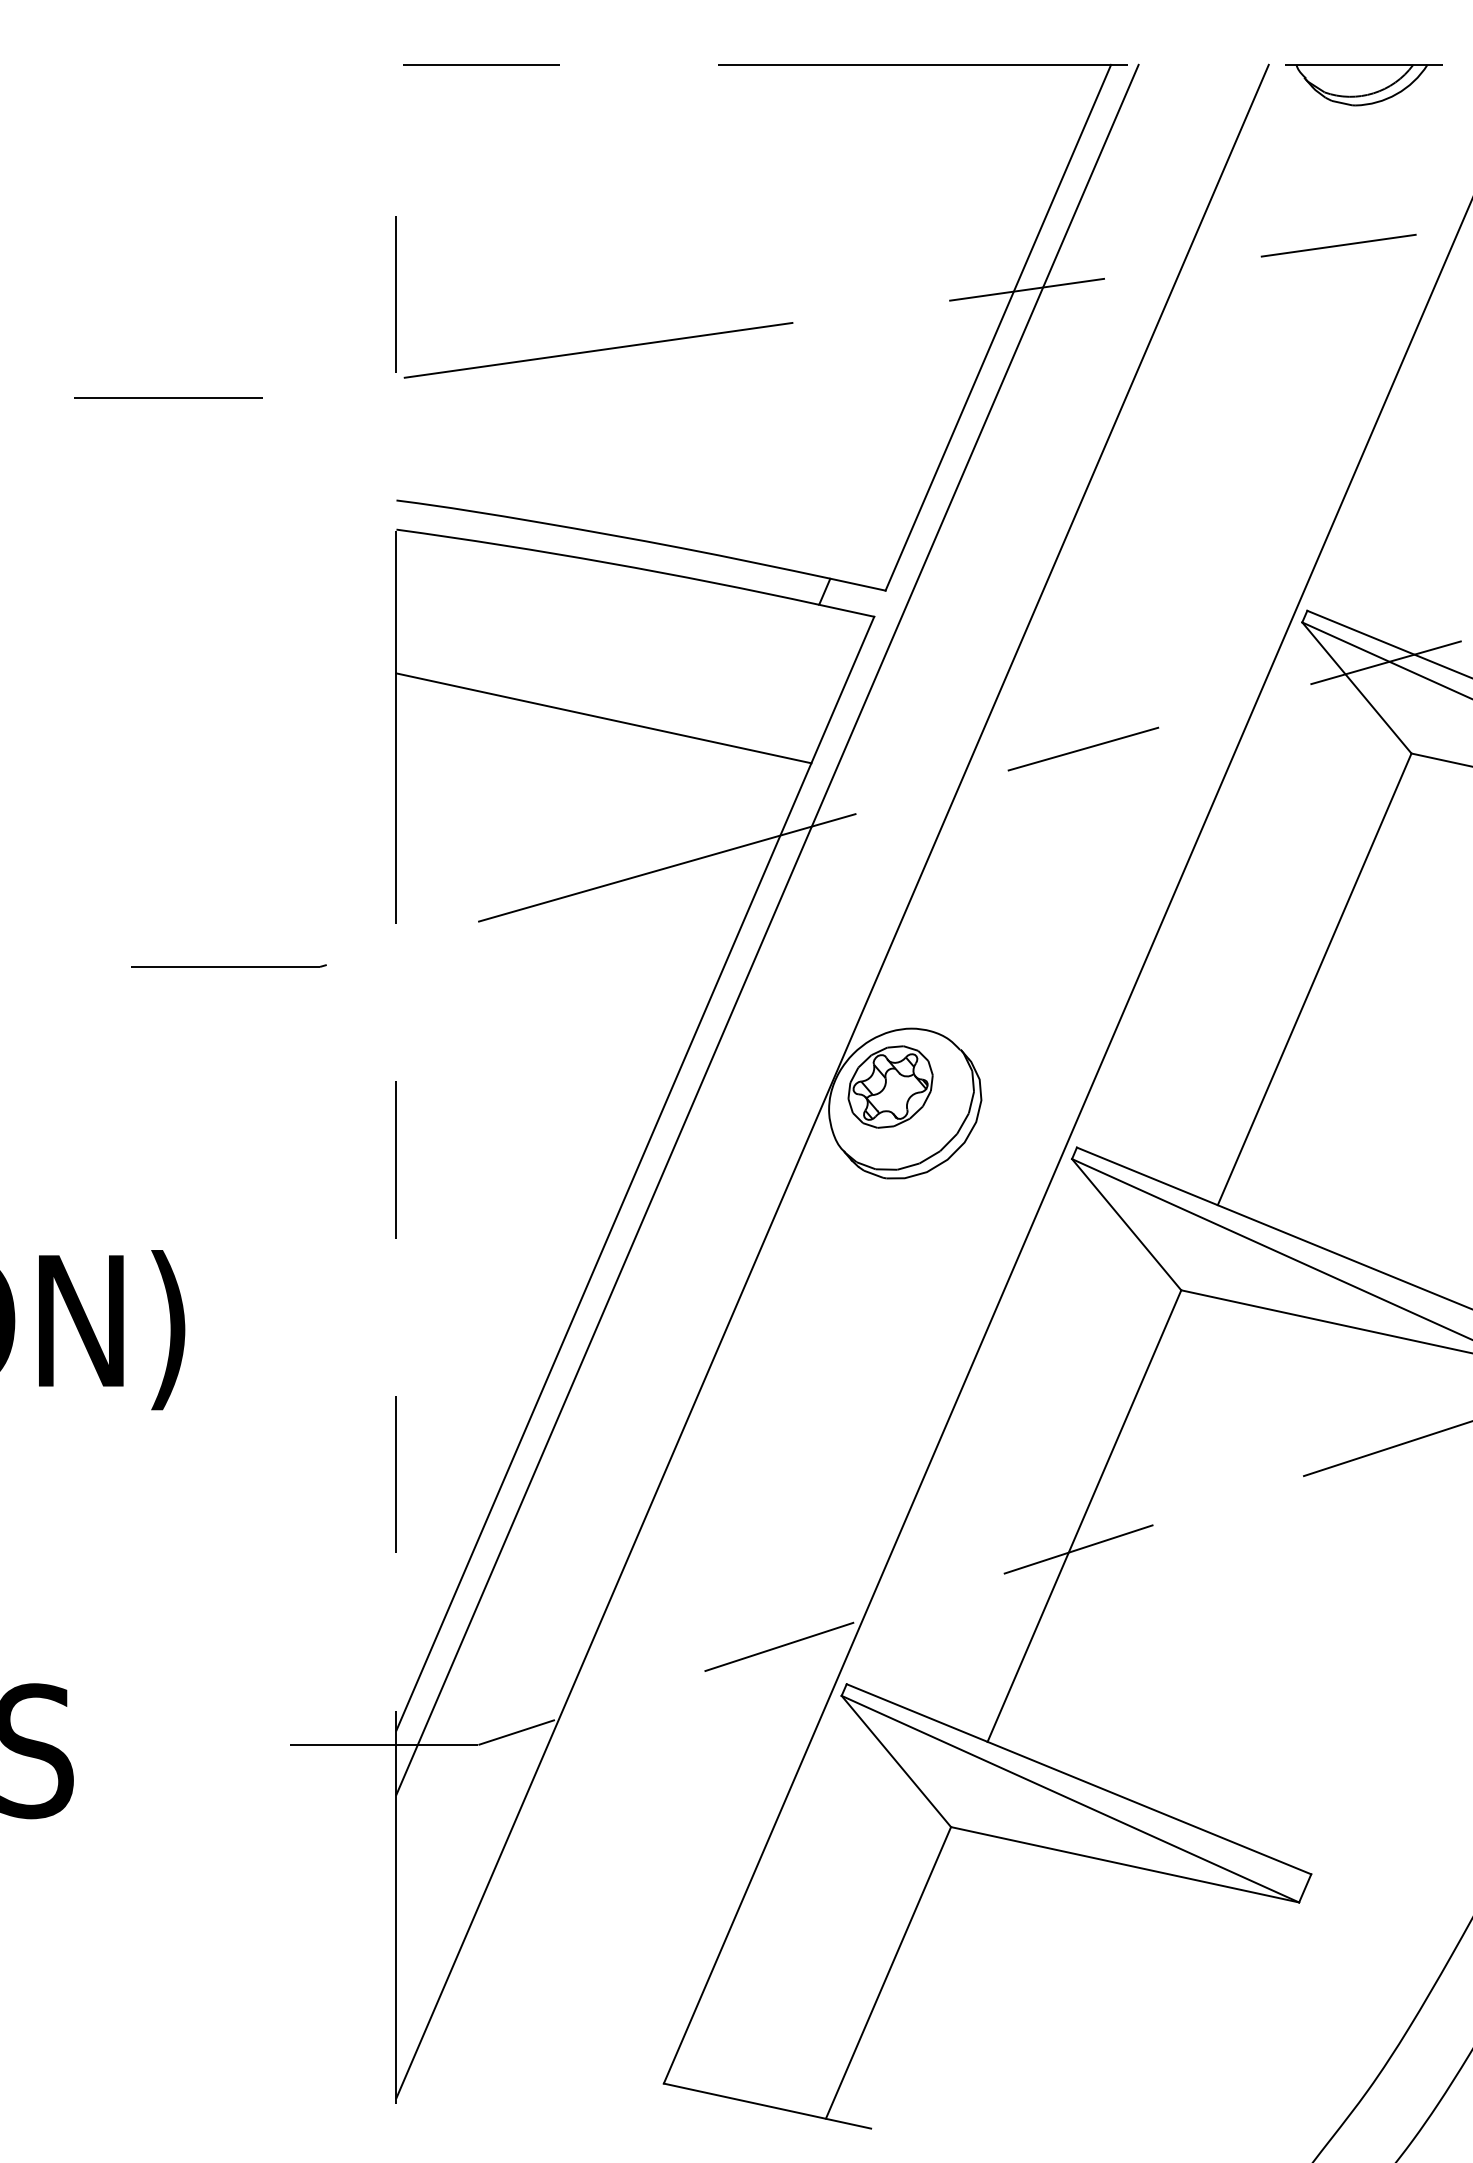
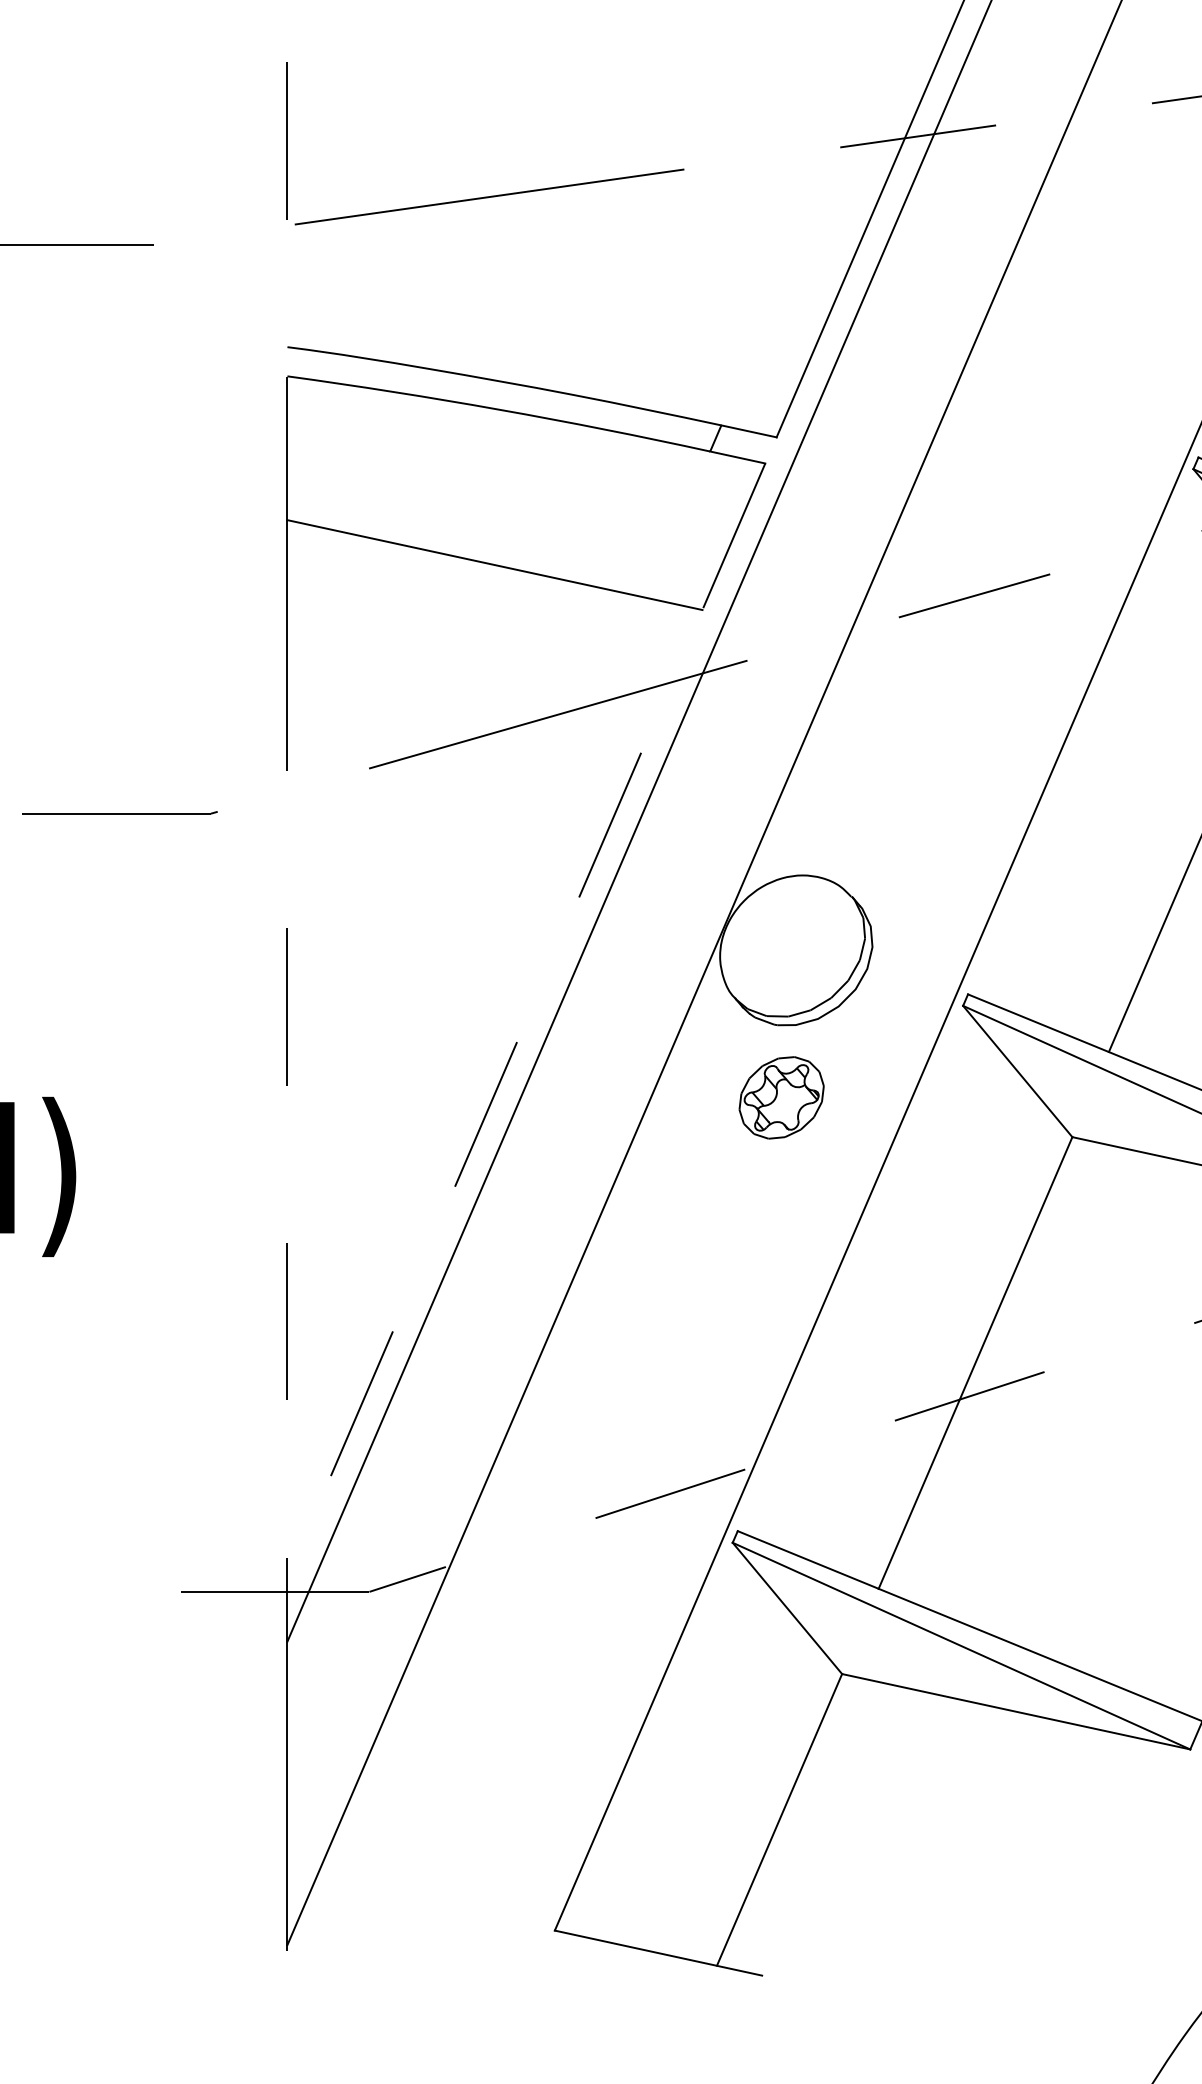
part: (890, 1086) -> (781, 1097), moved
line: (635, 1173) -> (526, 1020), solid -> dashed

